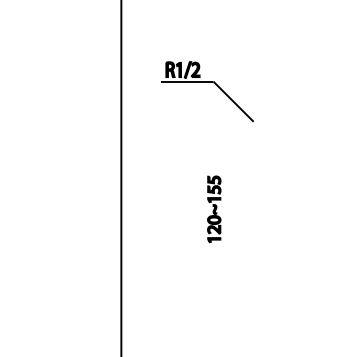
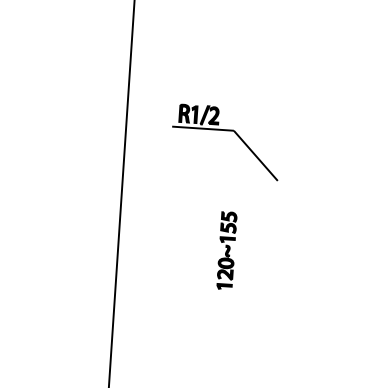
part: (207, 82) -> (226, 131), moved

